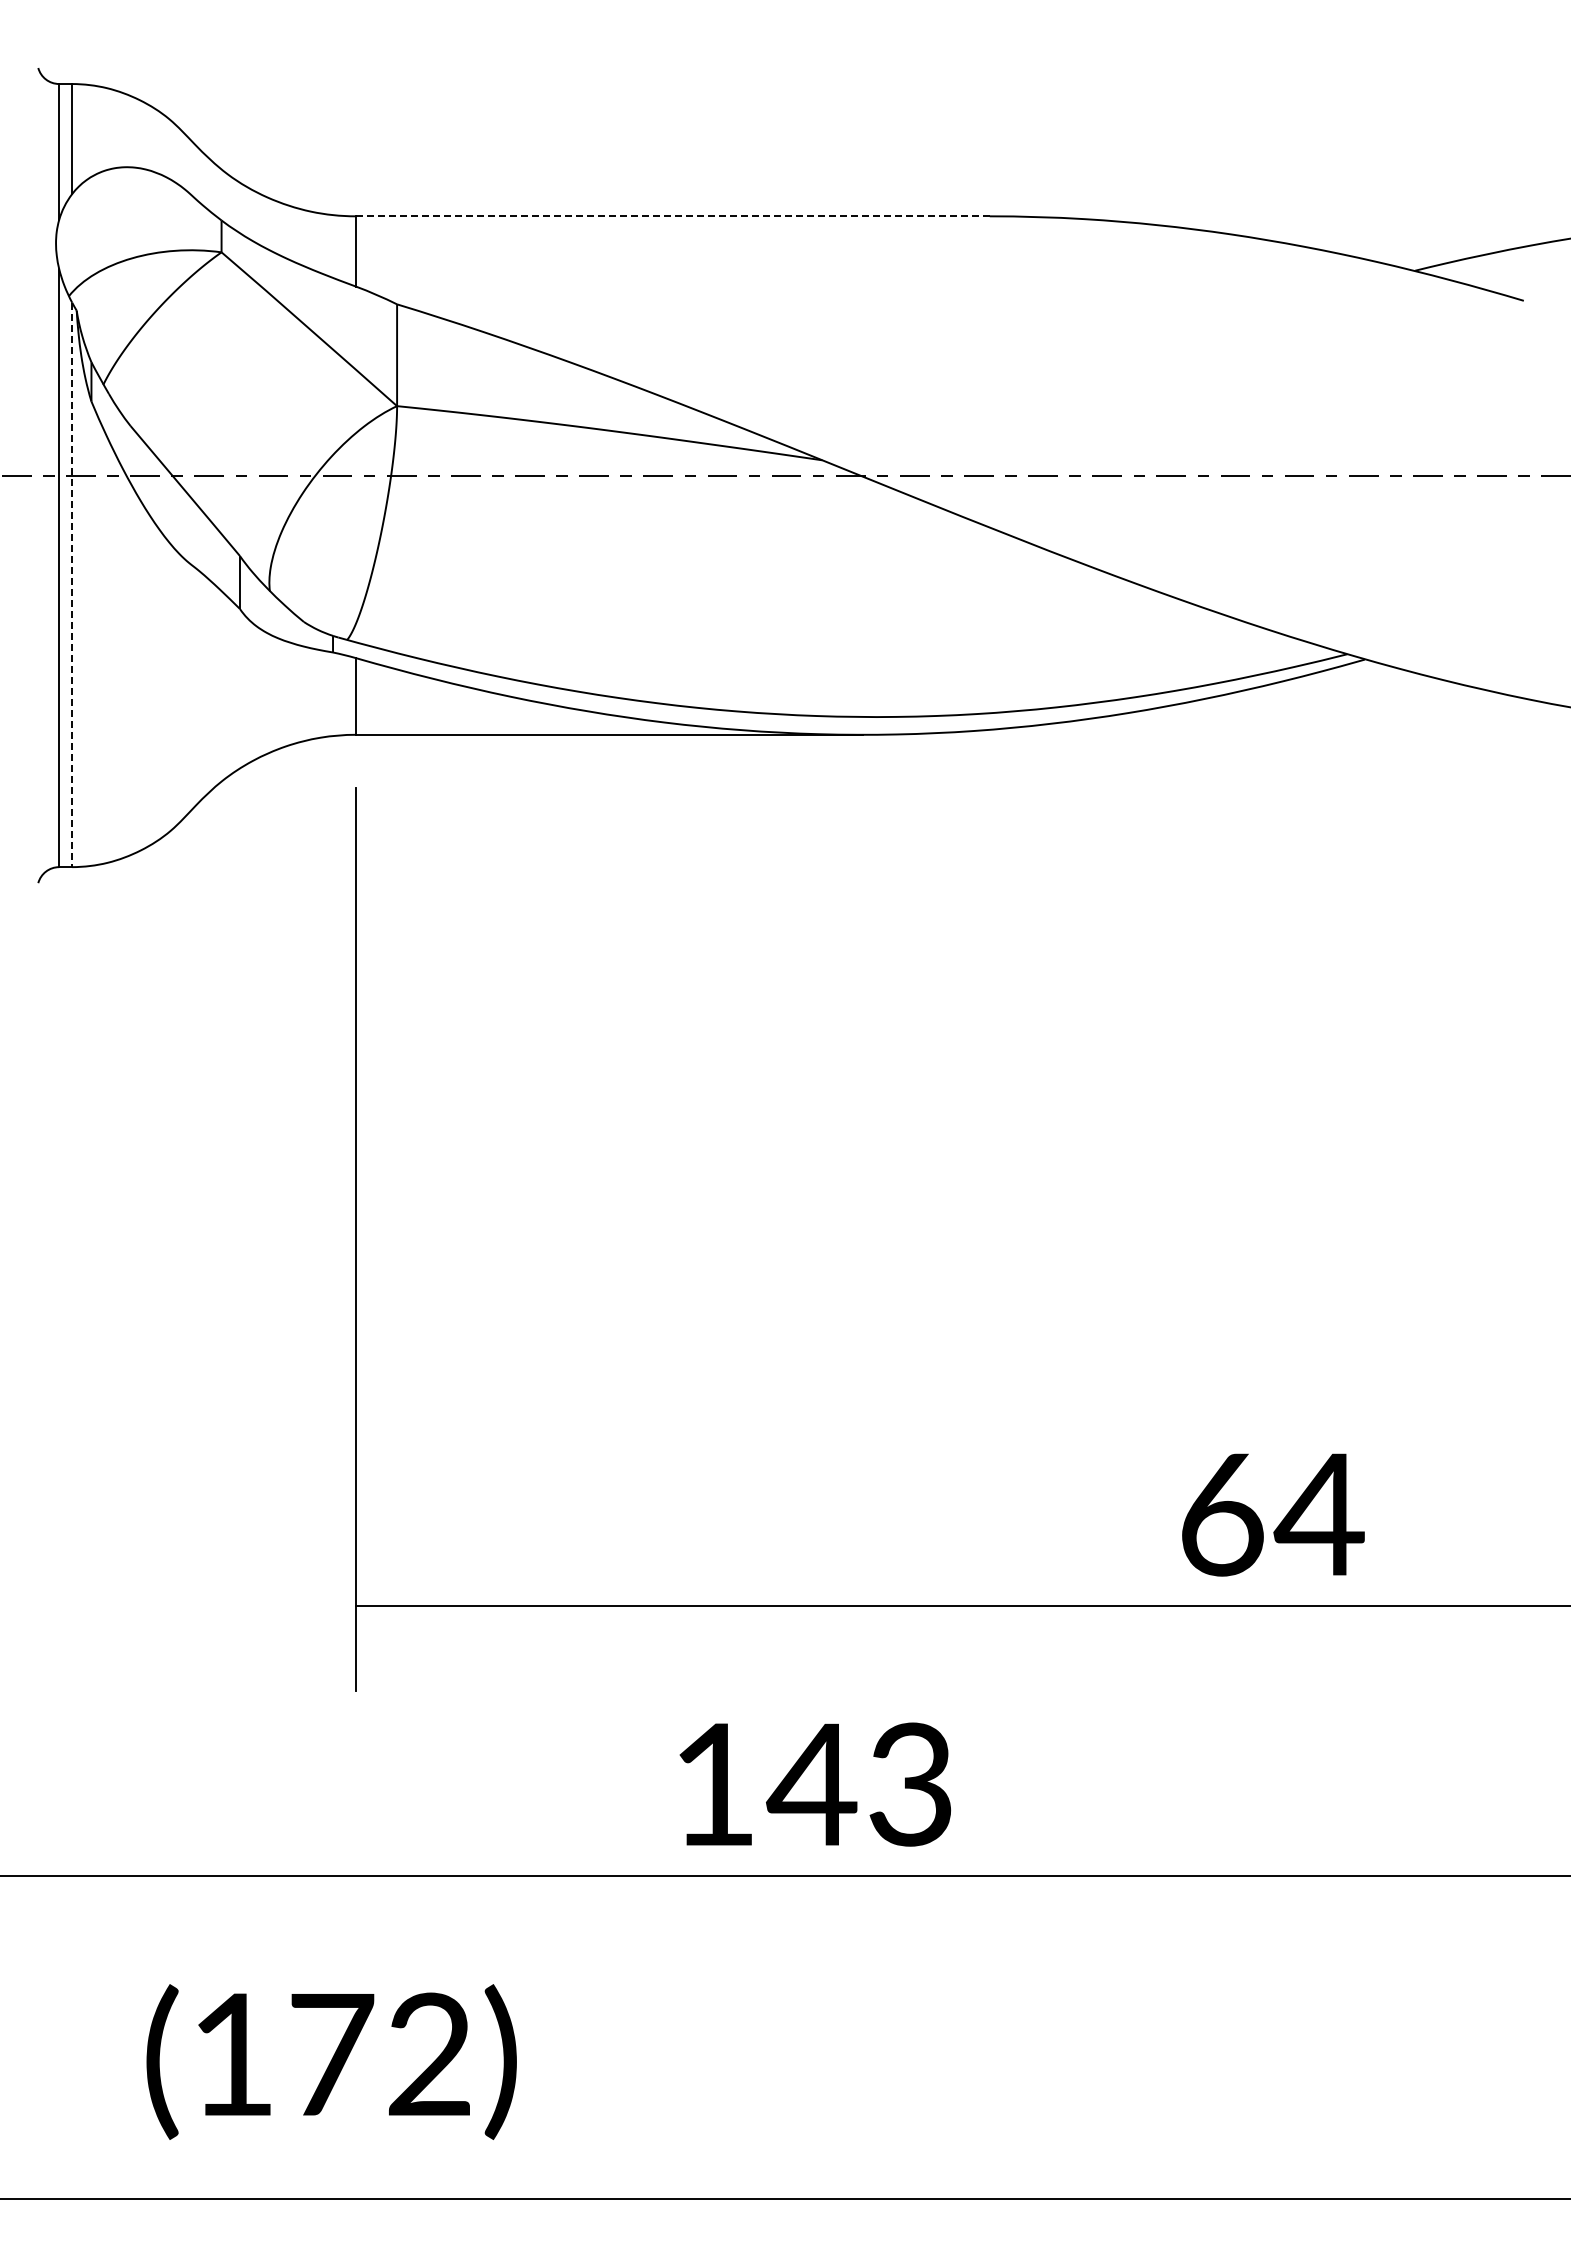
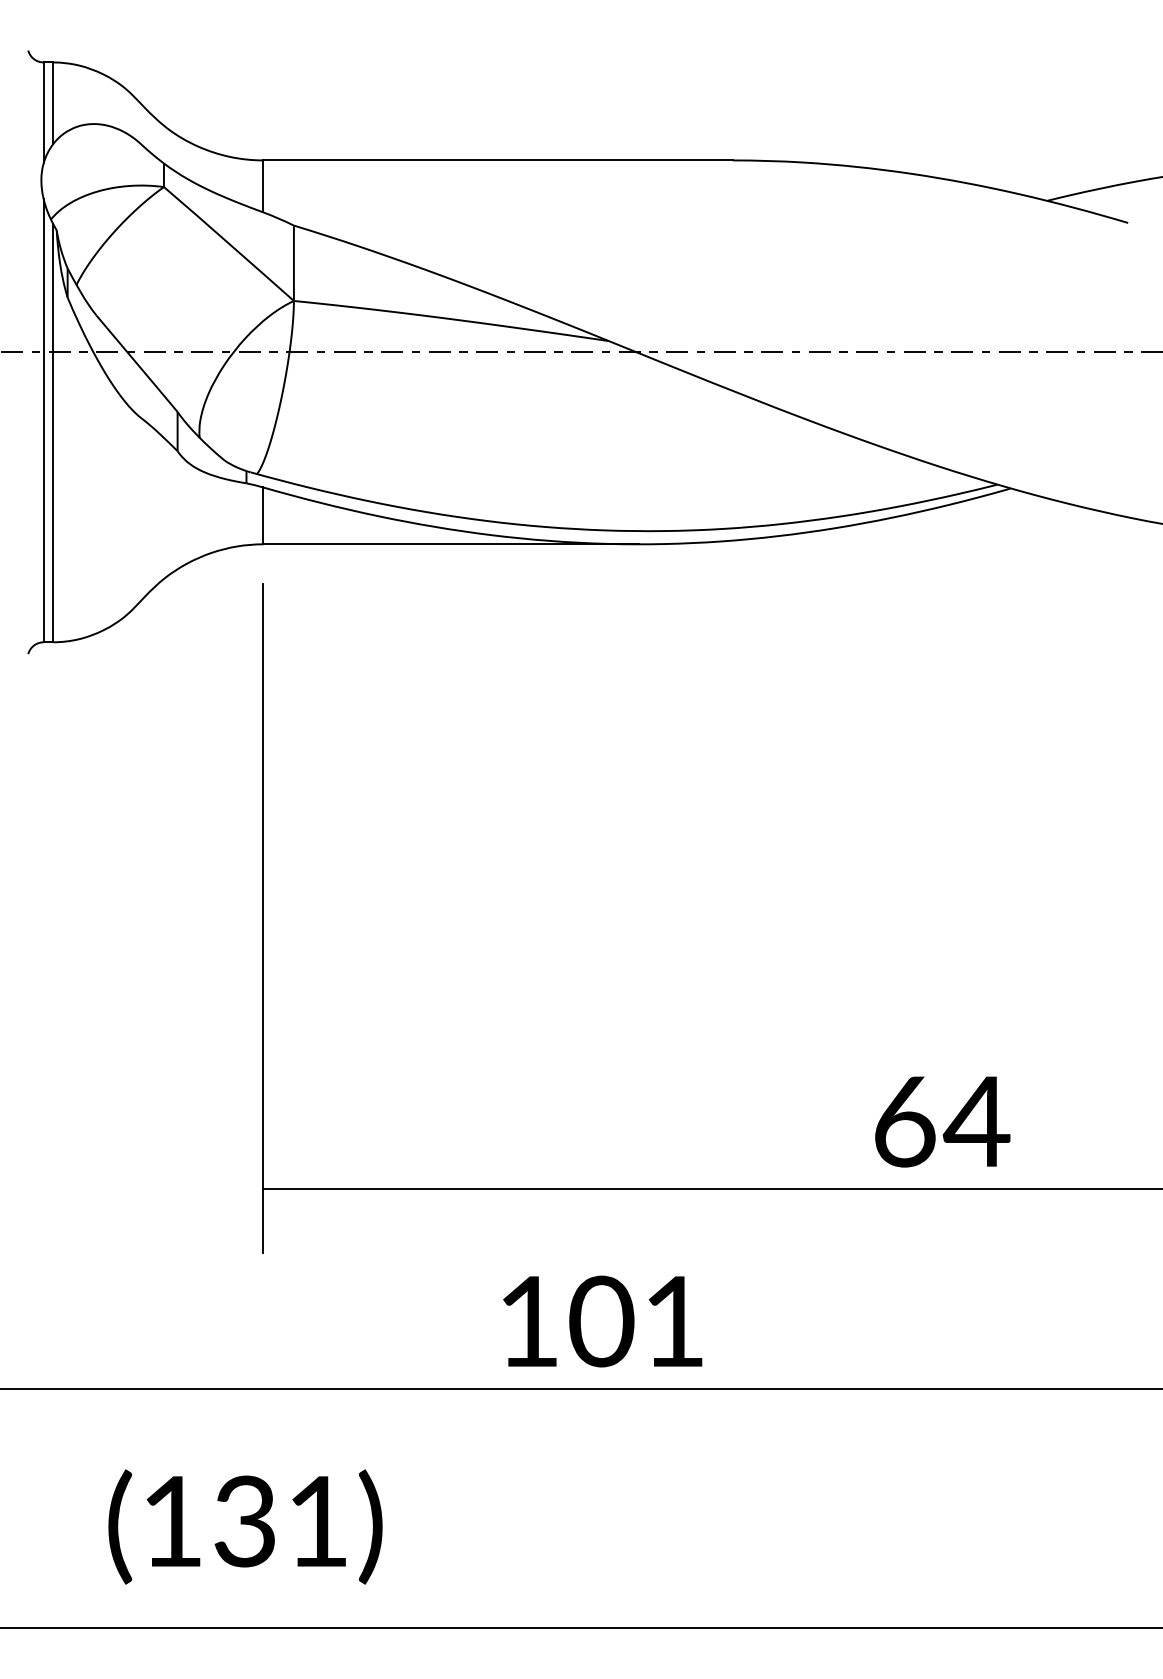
line: (672, 216) -> (497, 160), dashed -> solid
line: (72, 585) -> (53, 433), dashed -> solid
text: (858, 1784) -> (635, 1321), 143 -> 101
text: (379, 2054) -> (280, 1521), (172) -> (131)

